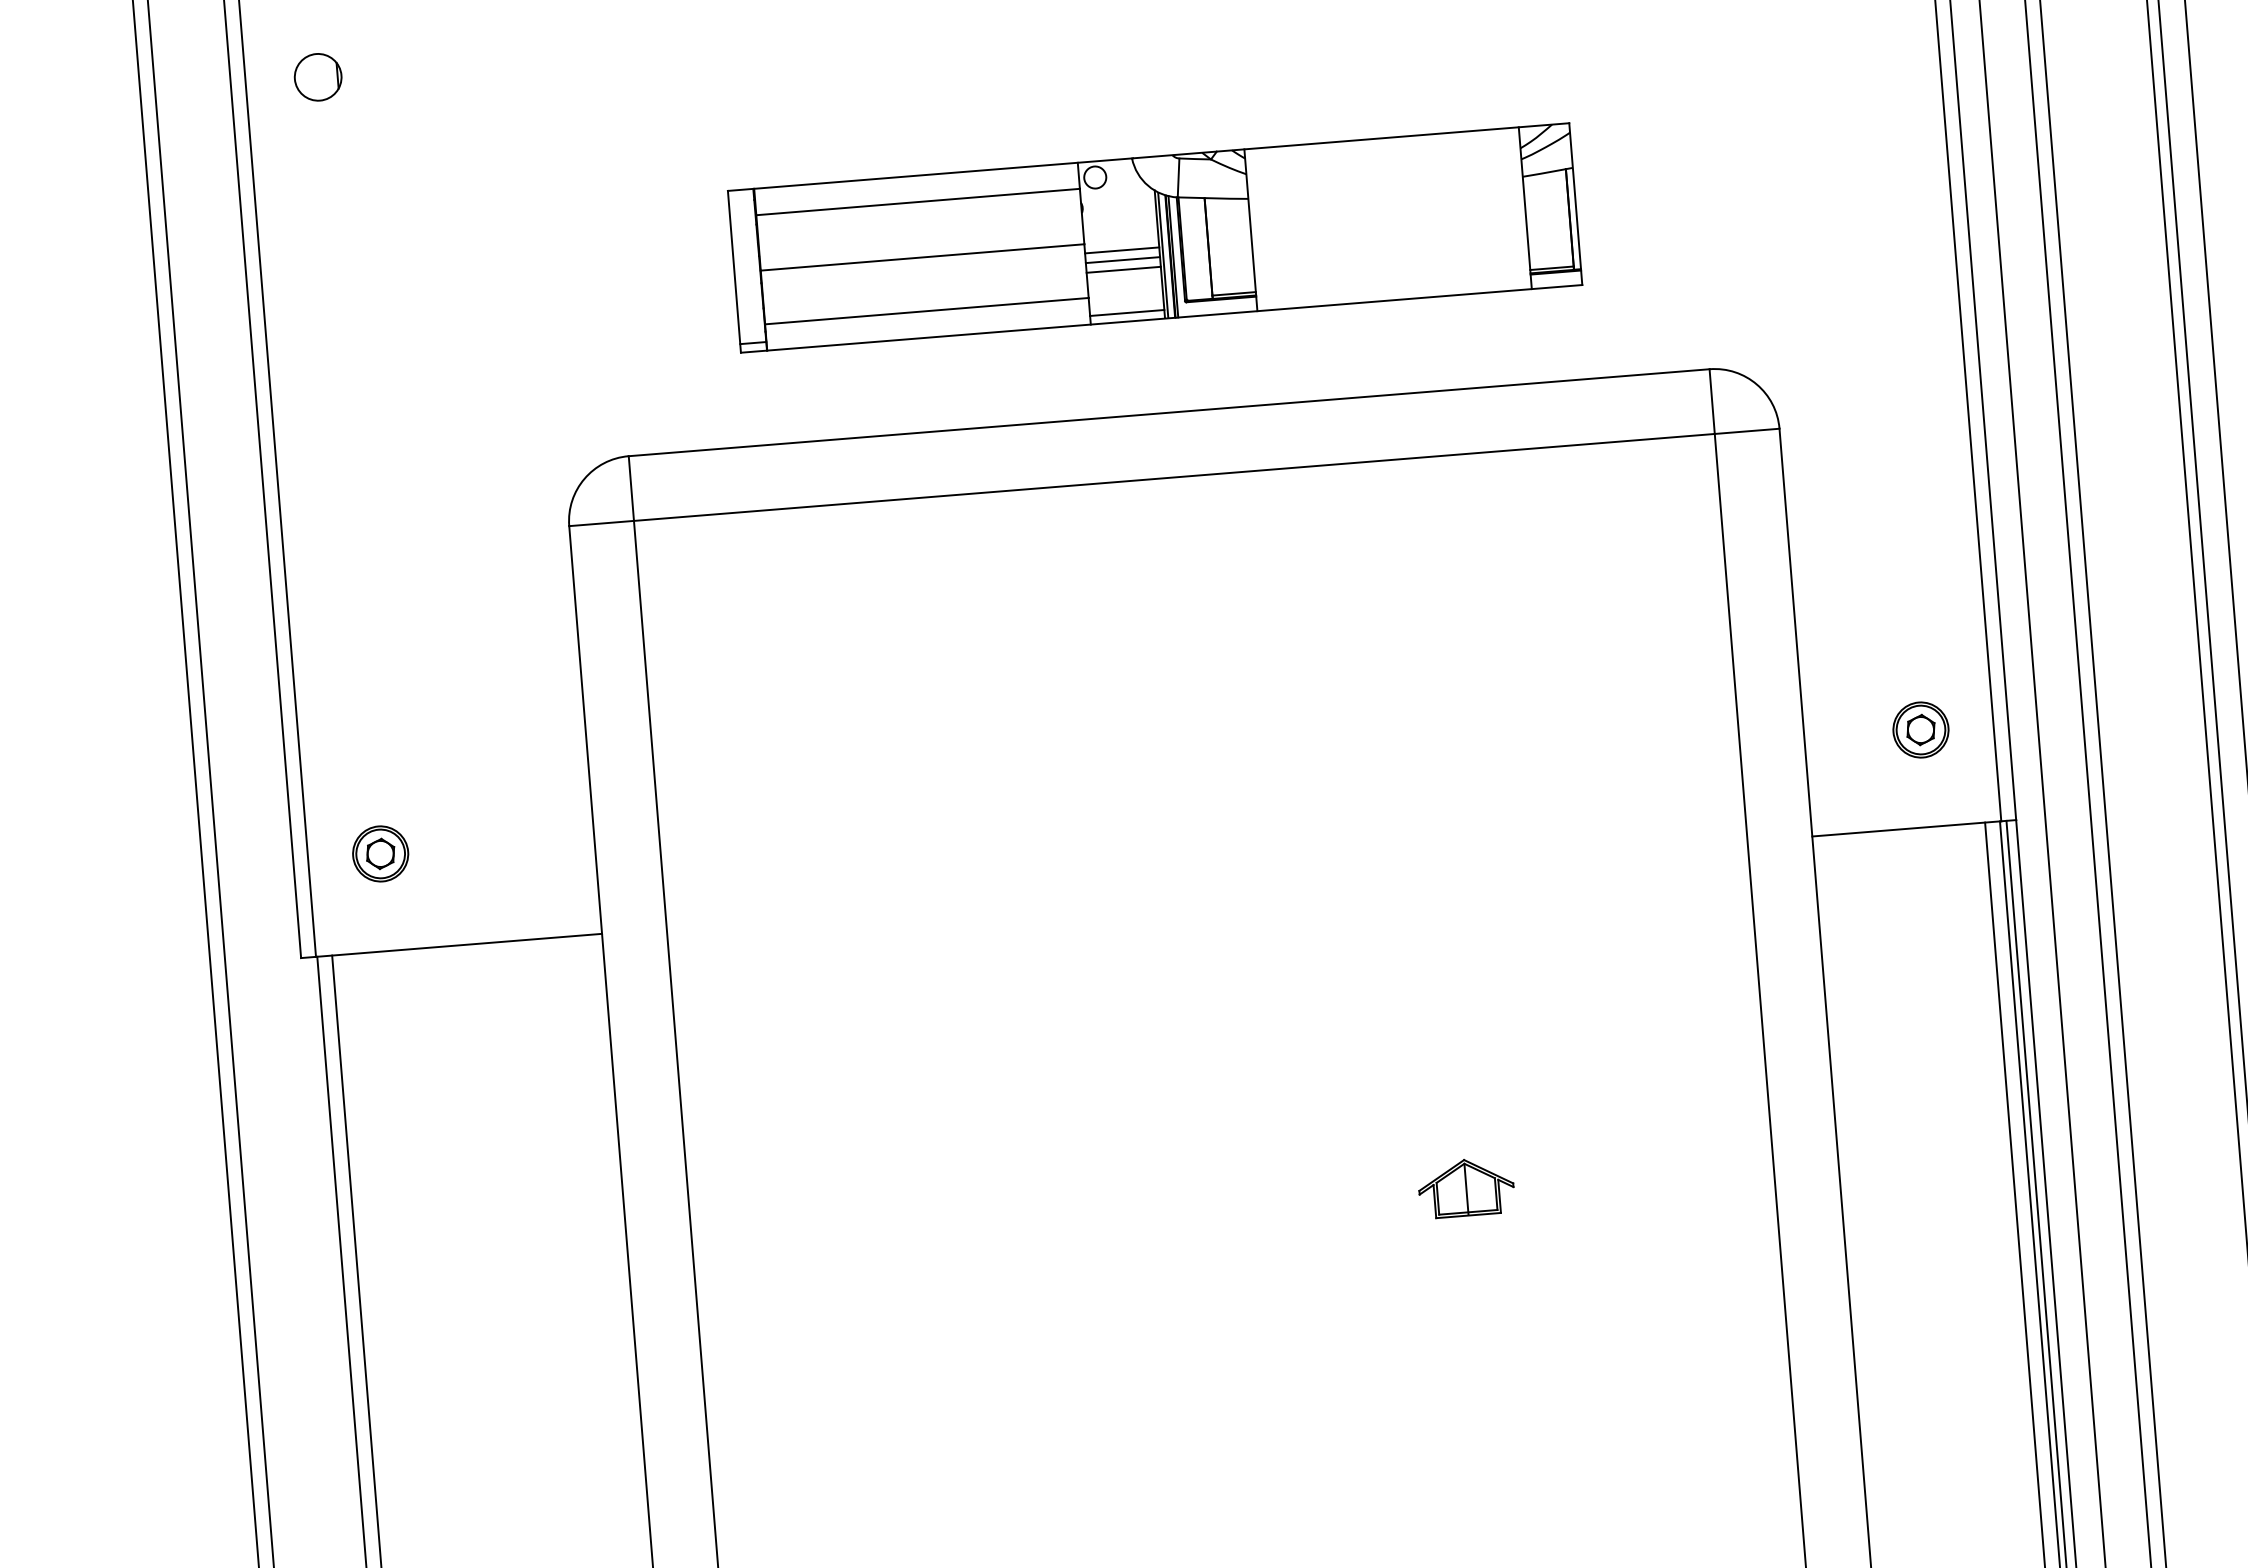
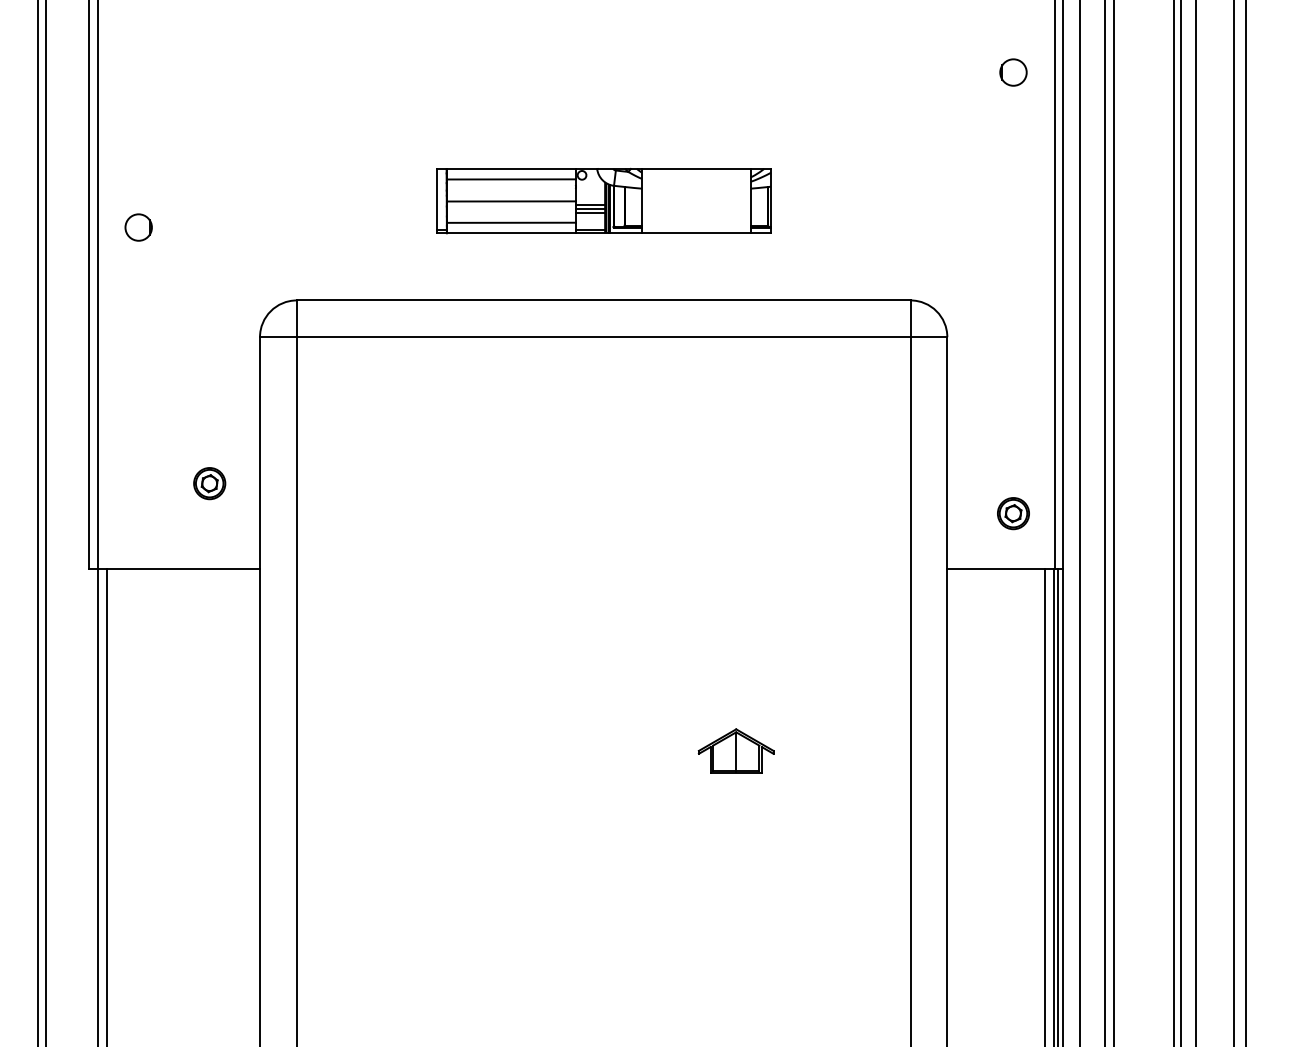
circle: (317, 77) -> (138, 227), moved
part: (1154, 236) -> (603, 200), size x0.7
part: (380, 853) -> (209, 483), moved
part: (1465, 1186) -> (735, 750), size x1.4

